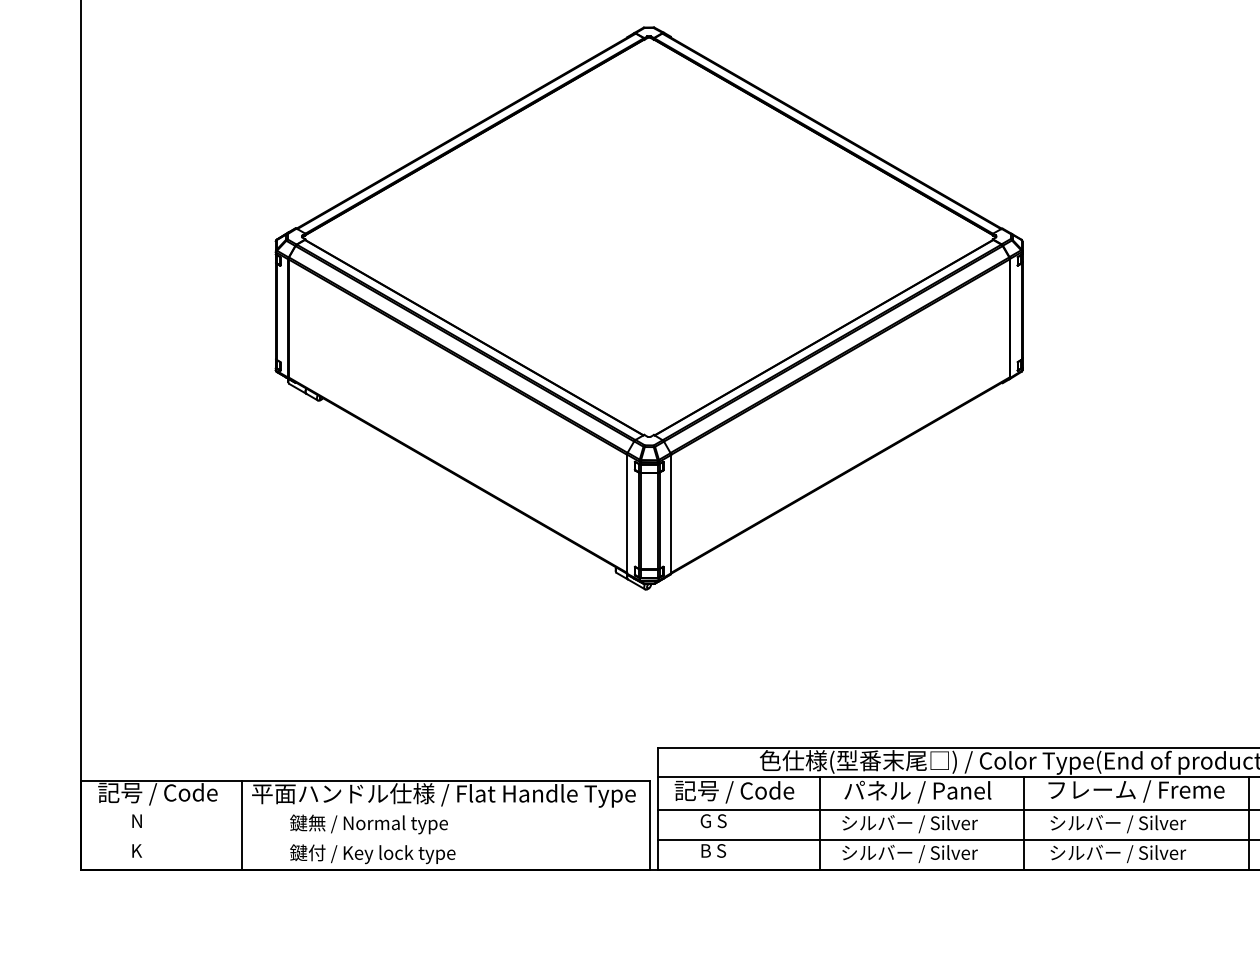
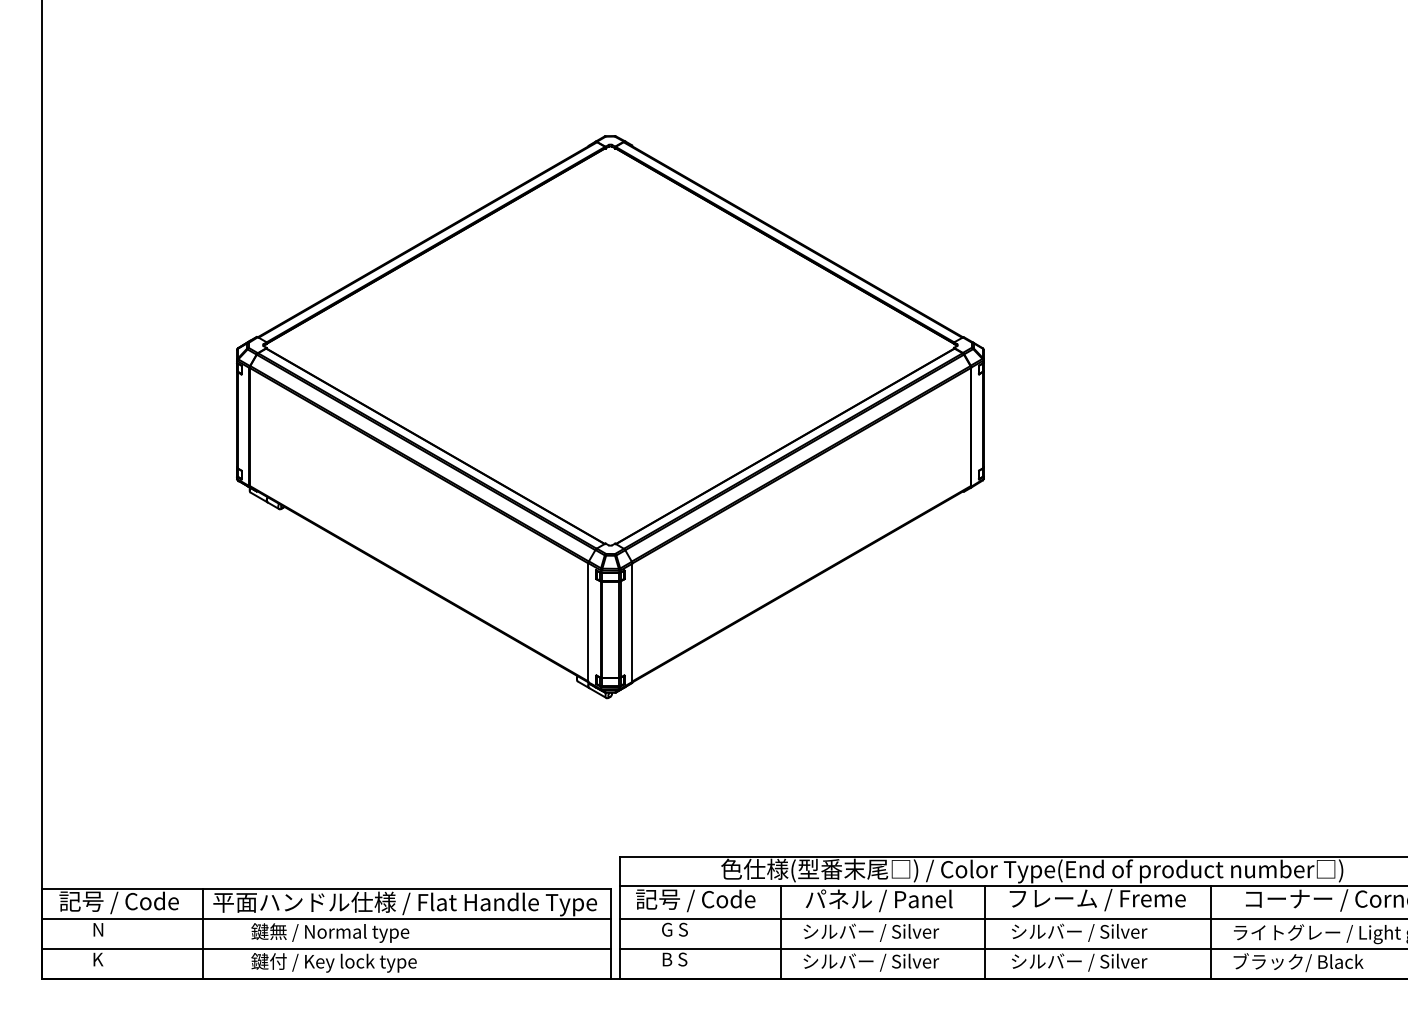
line: (365, 809) -> (326, 918), added
line: (365, 839) -> (326, 948), added

